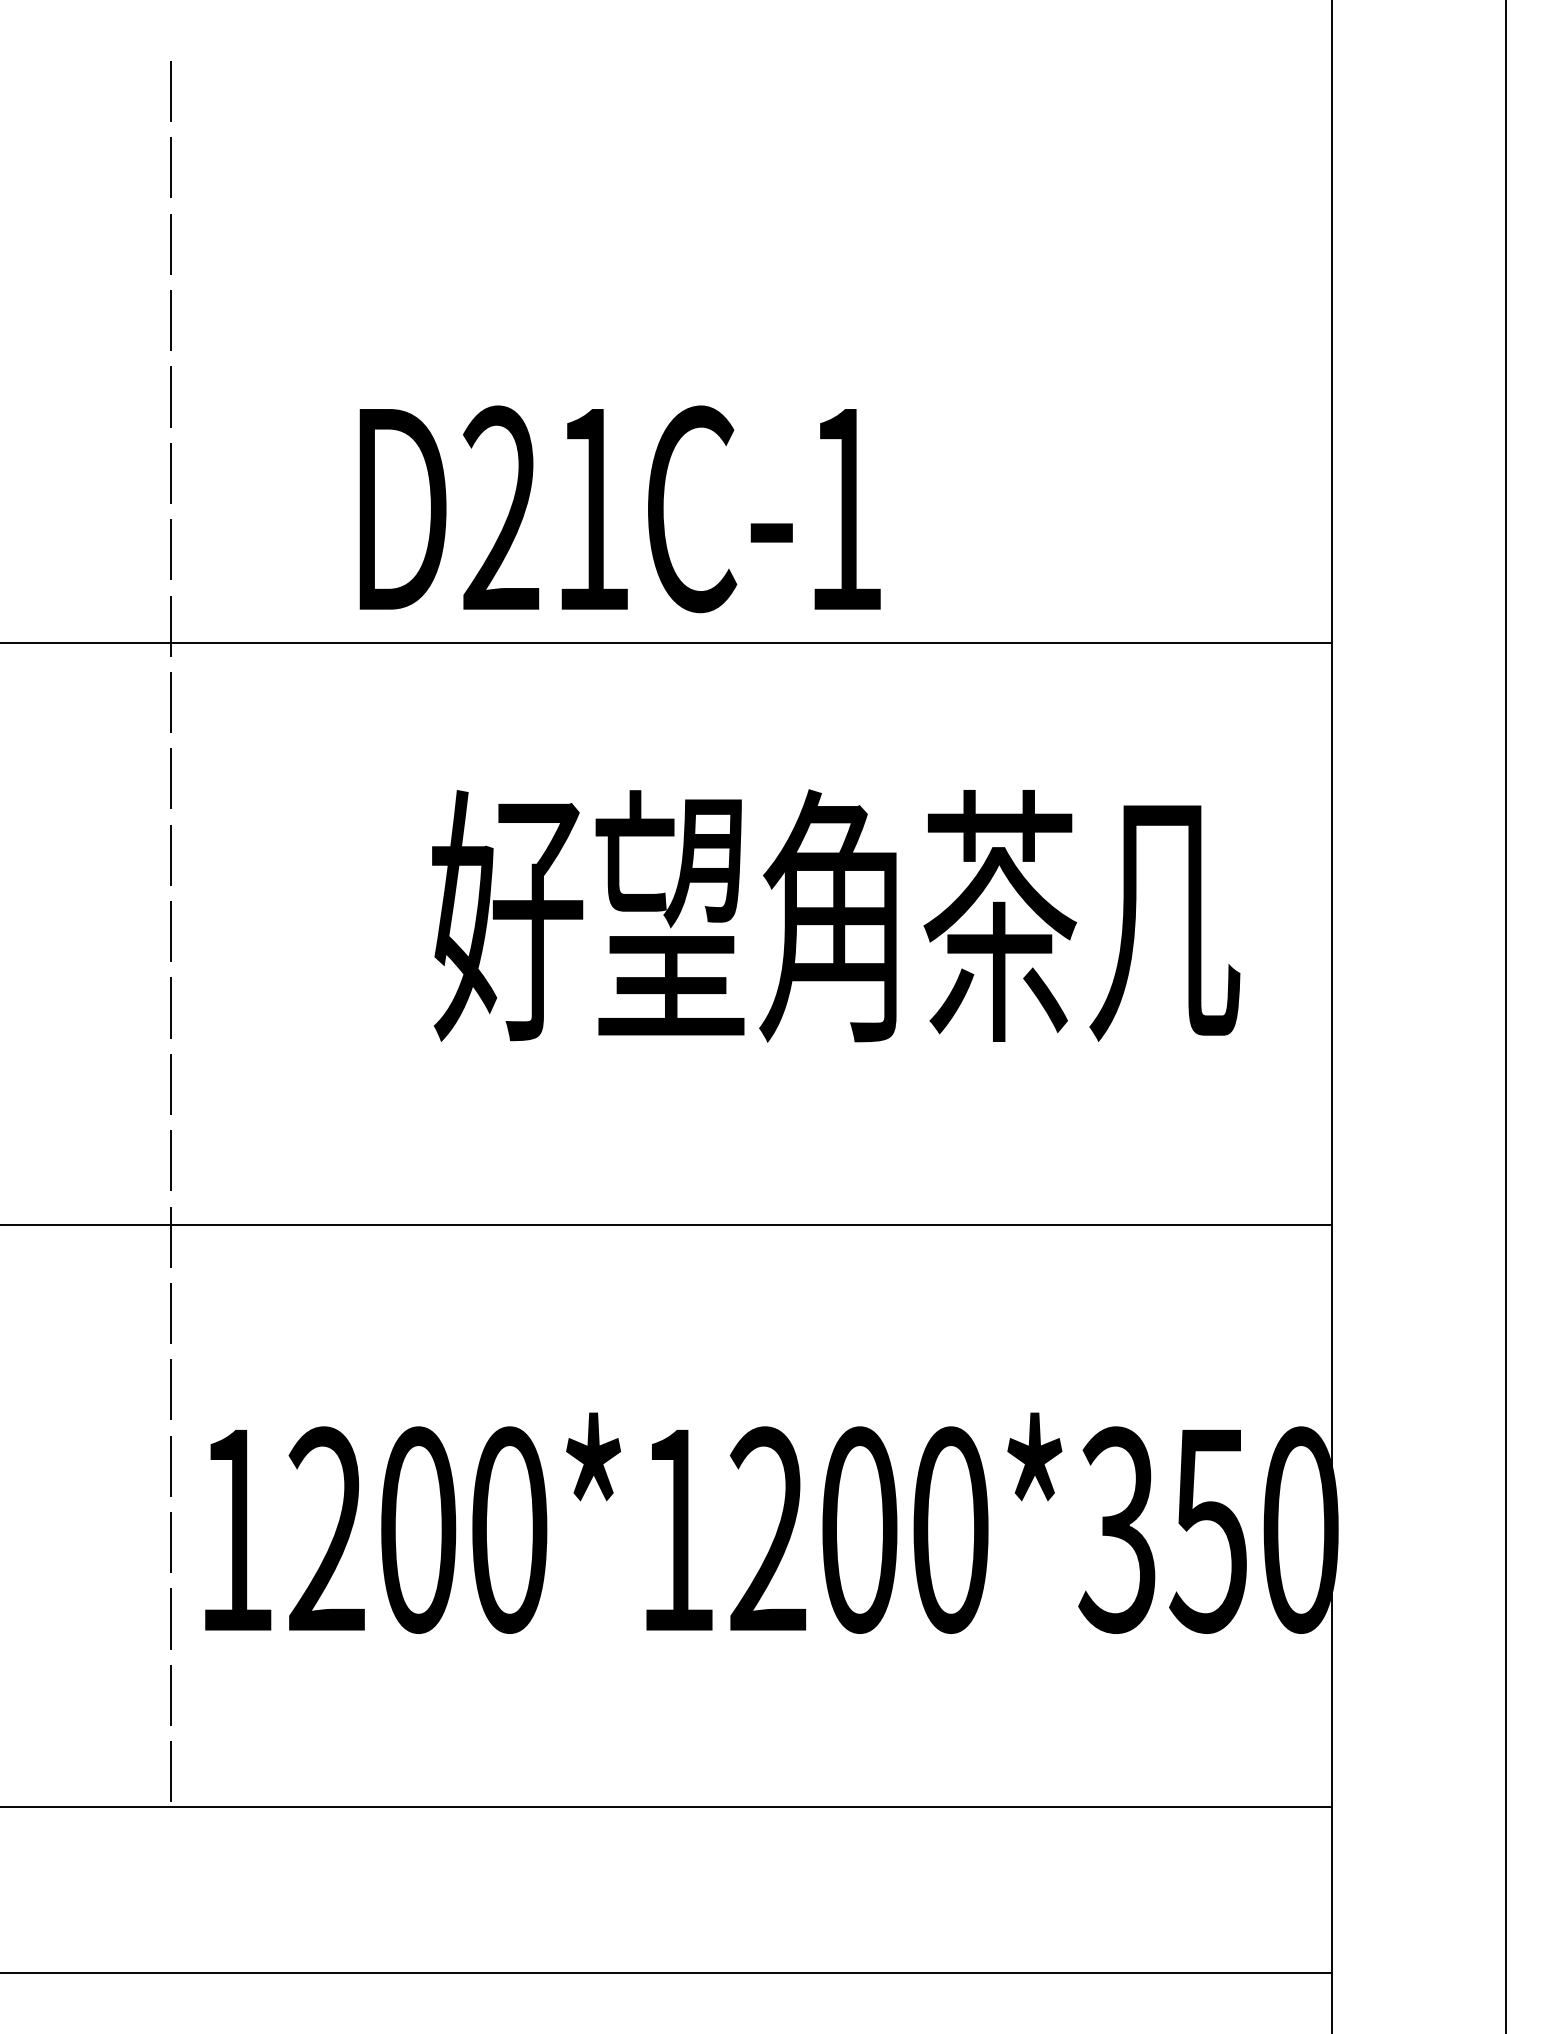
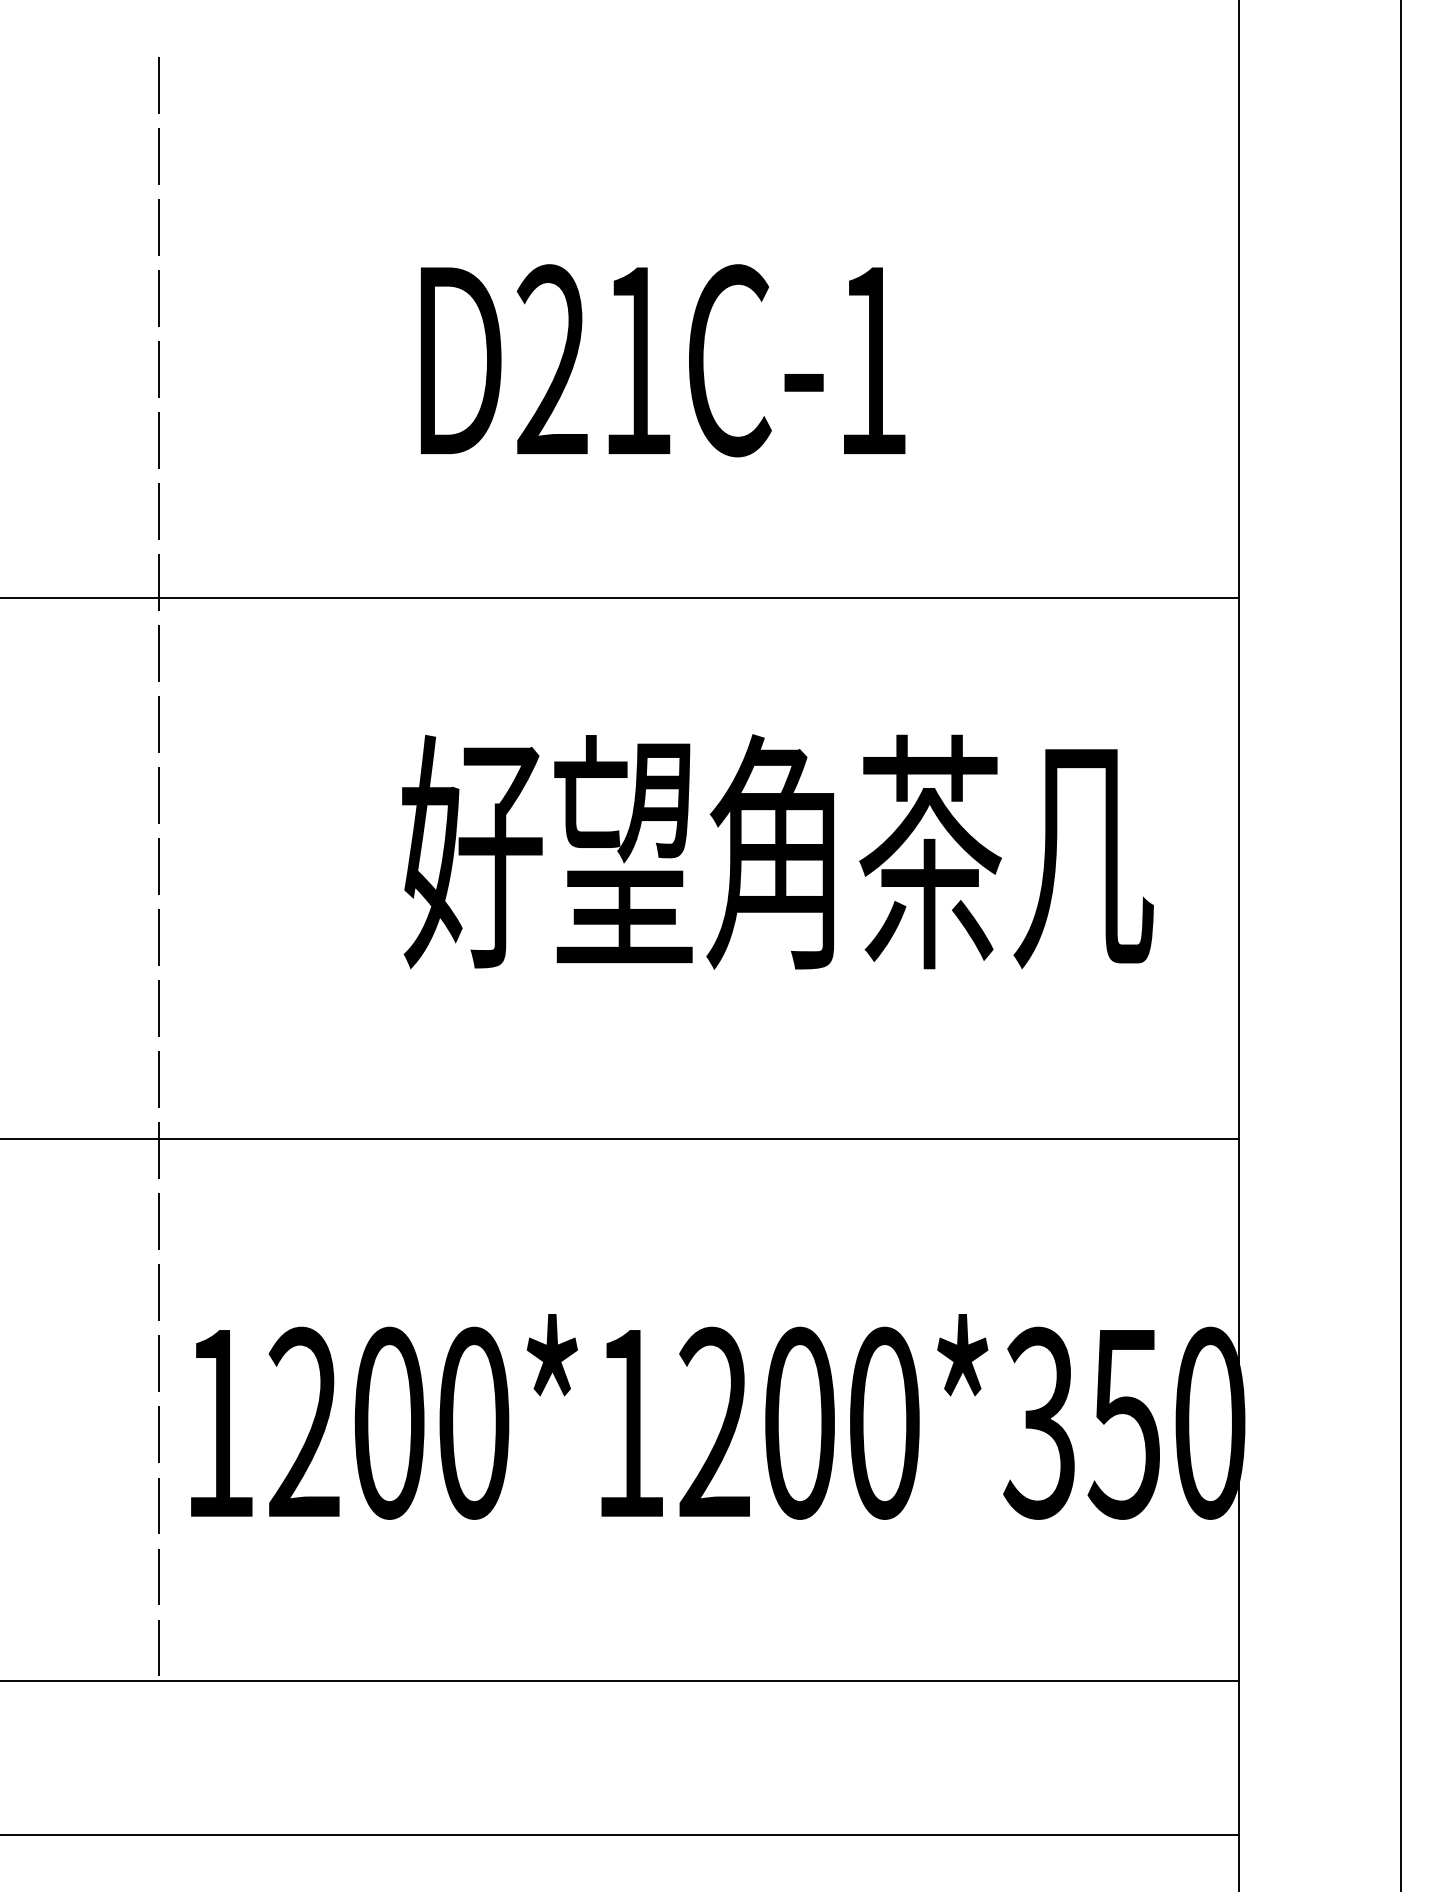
text: (620, 509) -> (663, 360), moved

